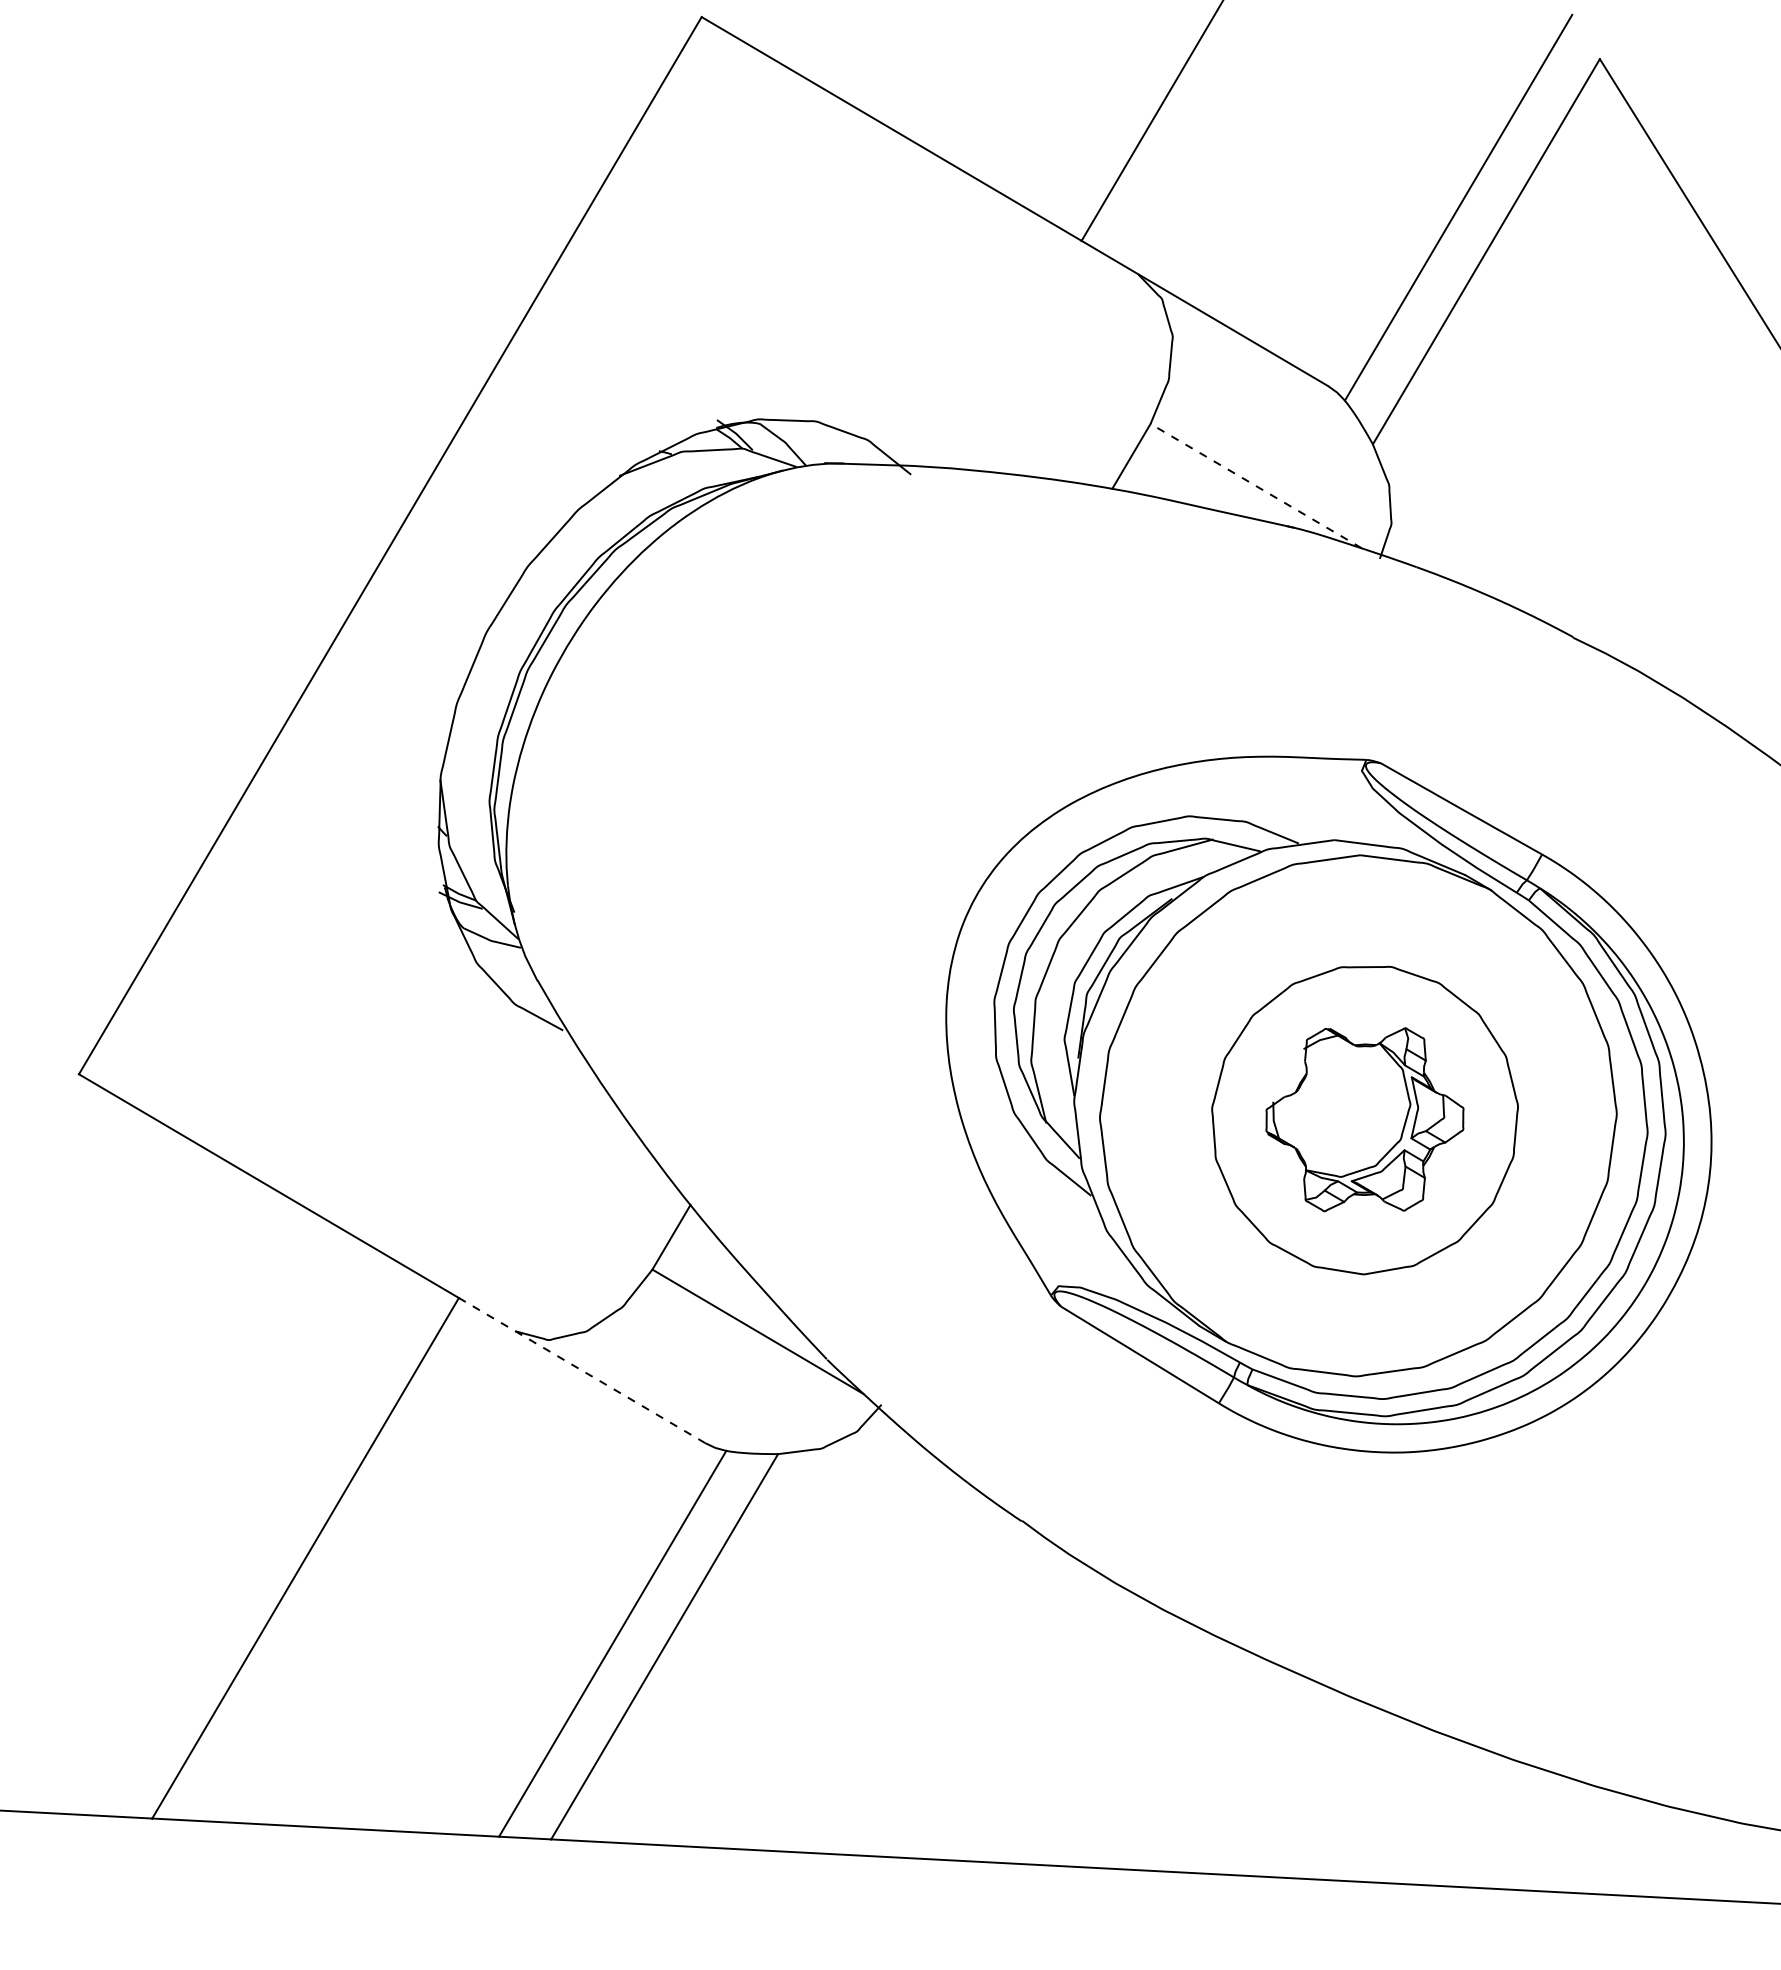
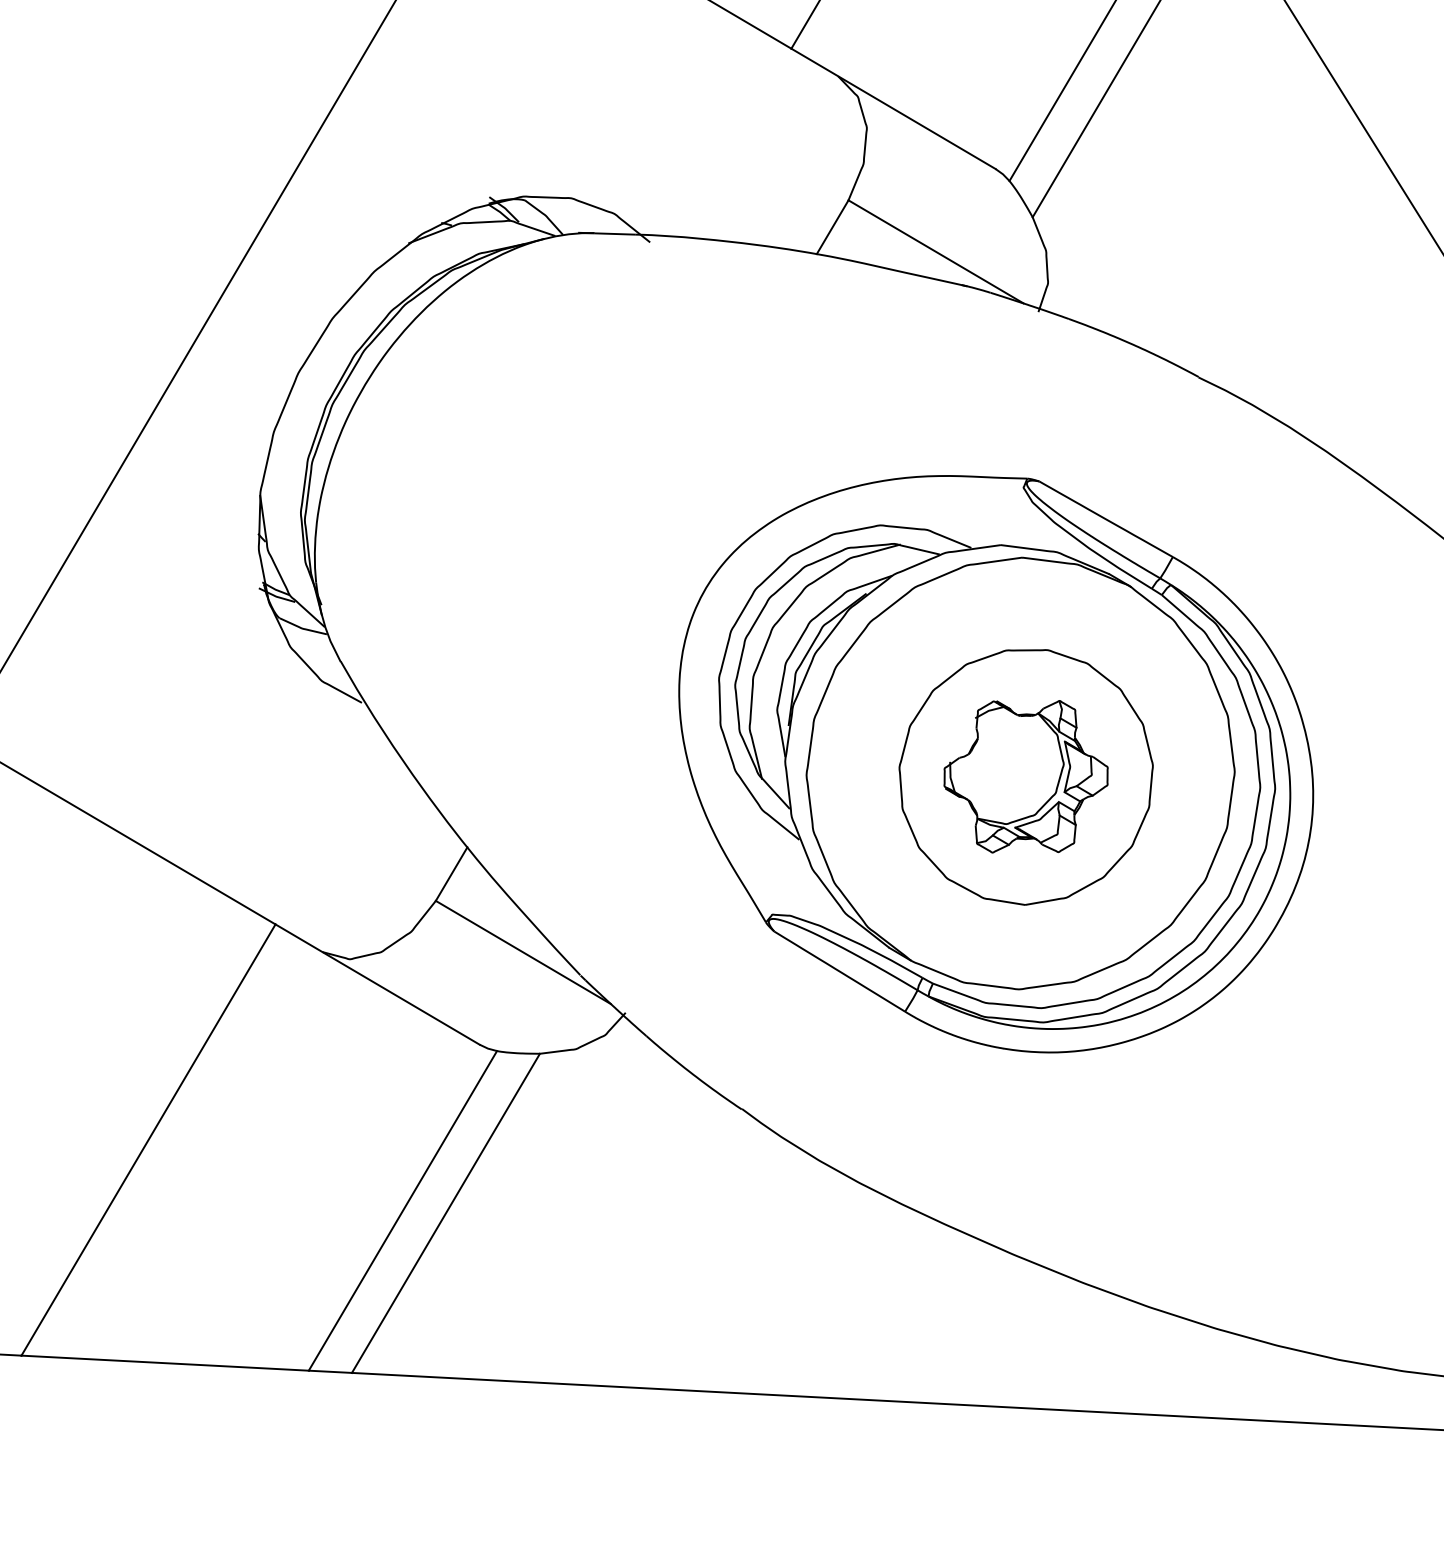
line: (1256, 486) -> (936, 252), dashed -> solid
line: (581, 1370) -> (377, 984), dashed -> solid

